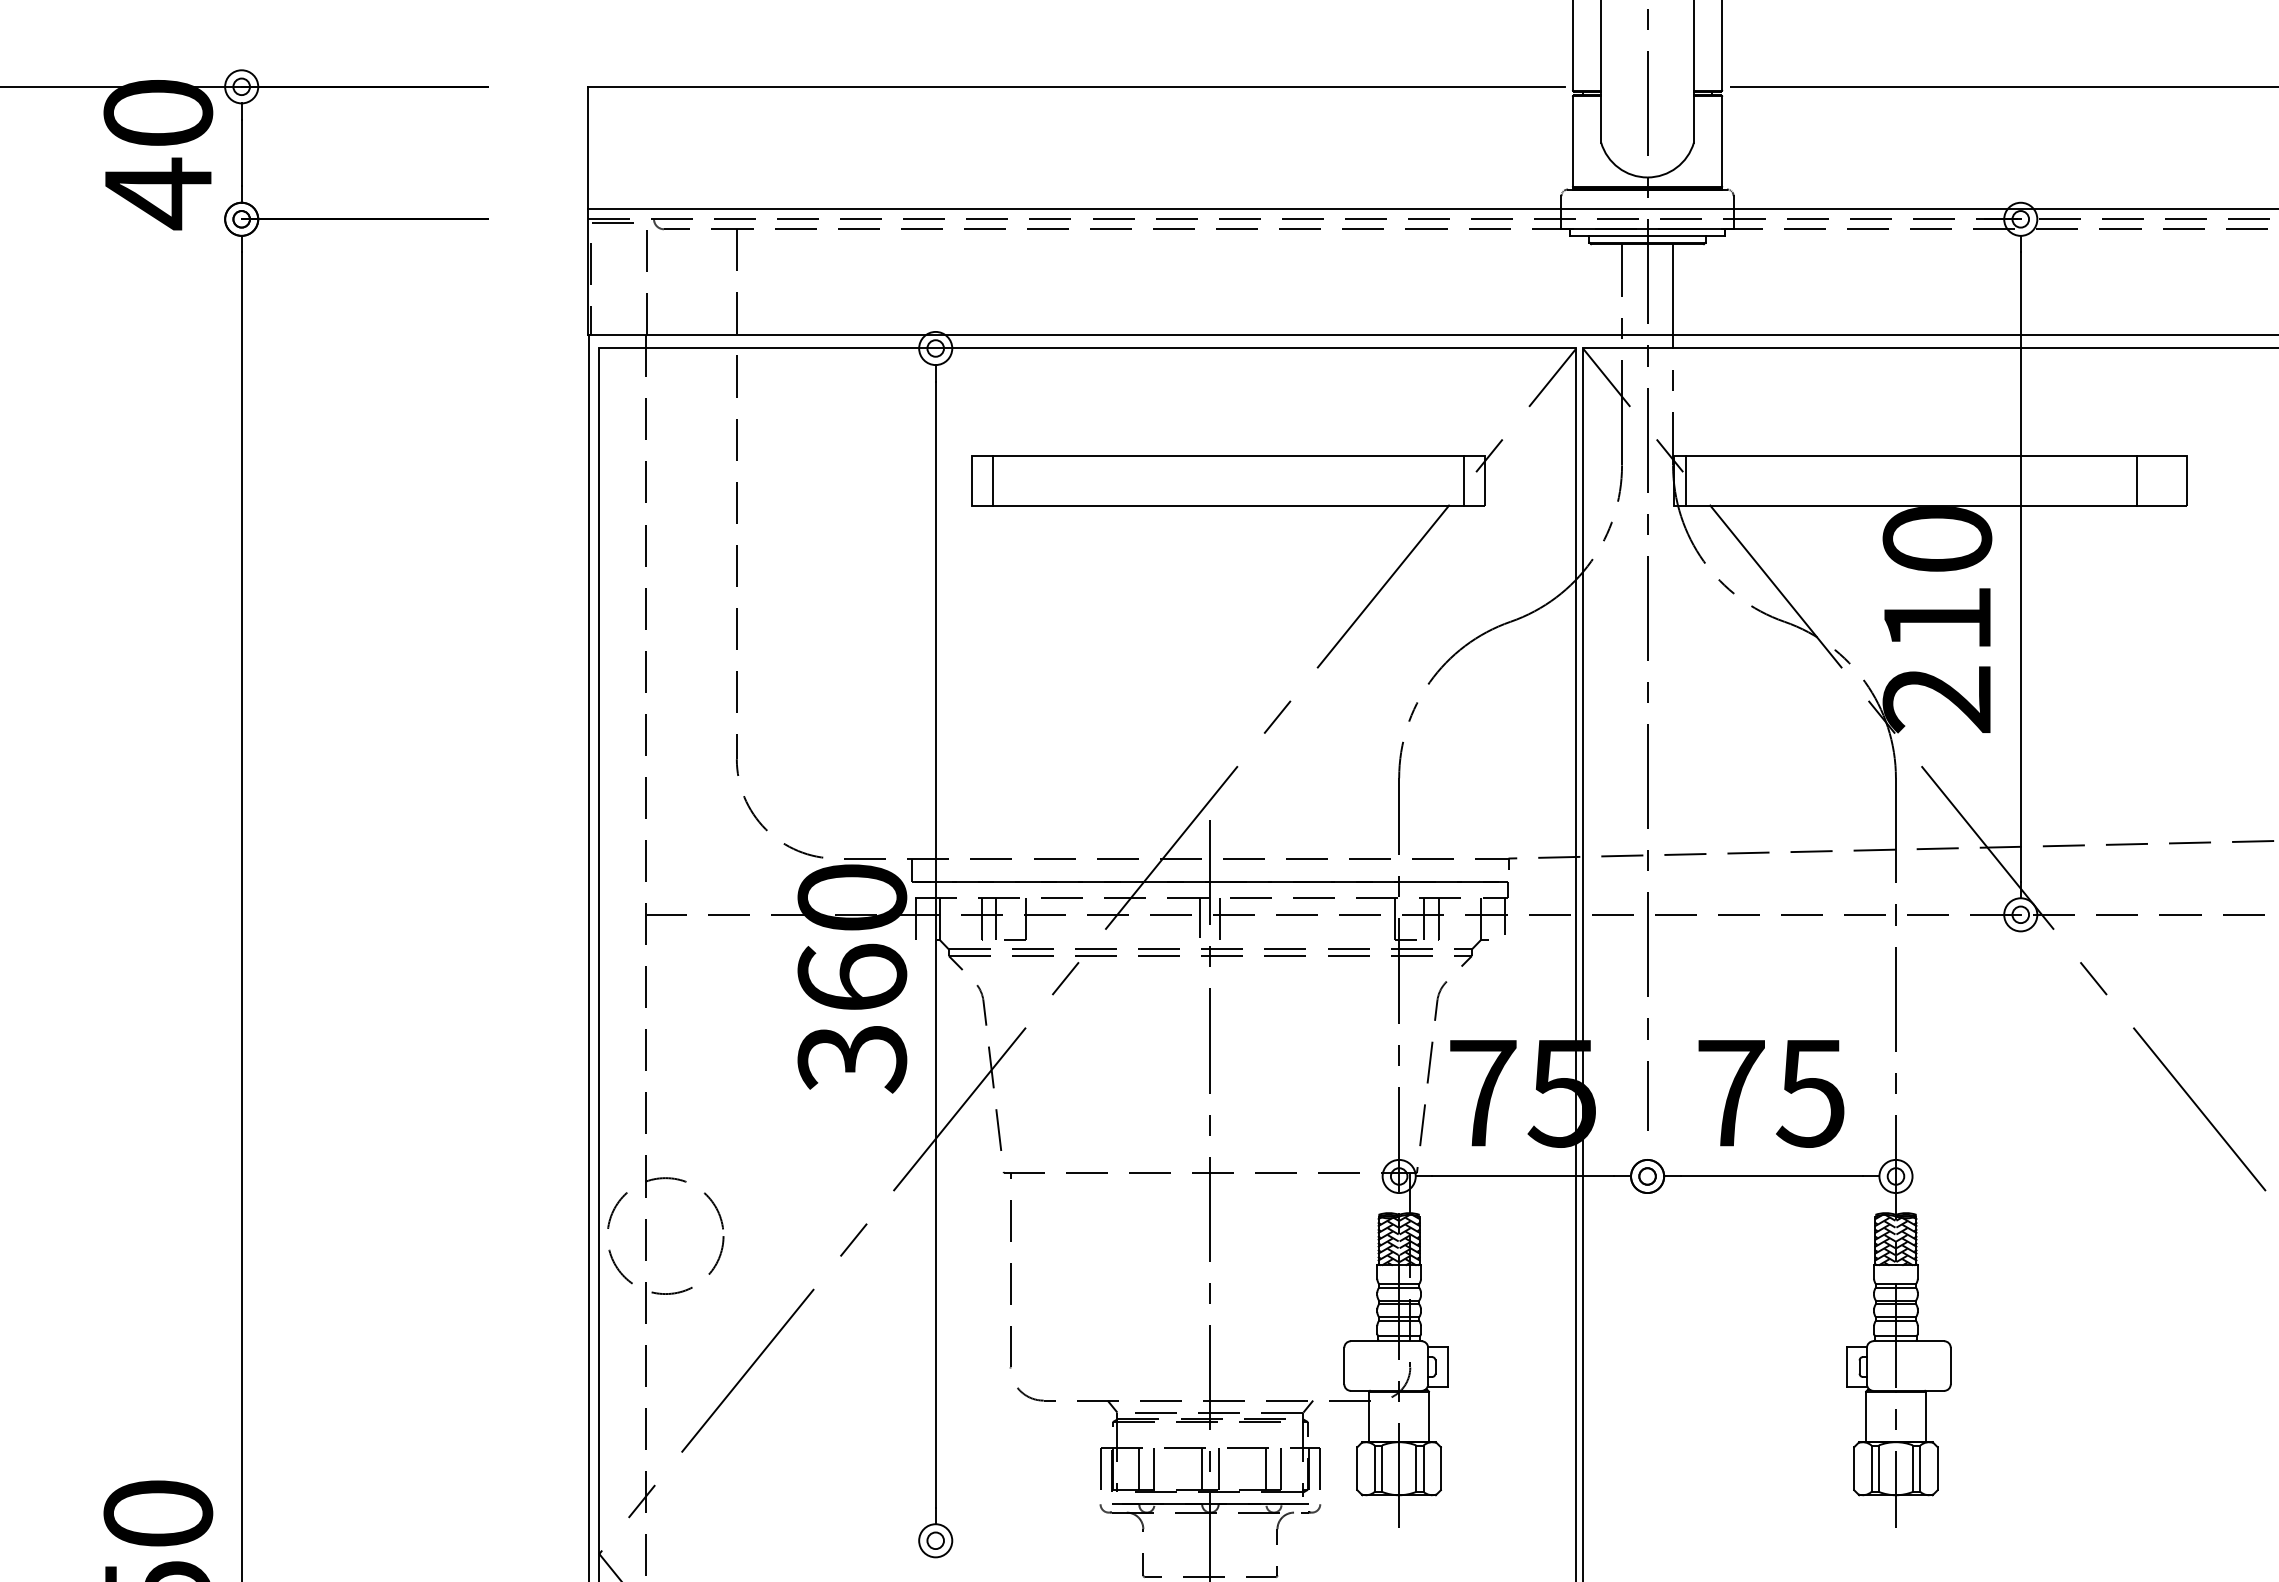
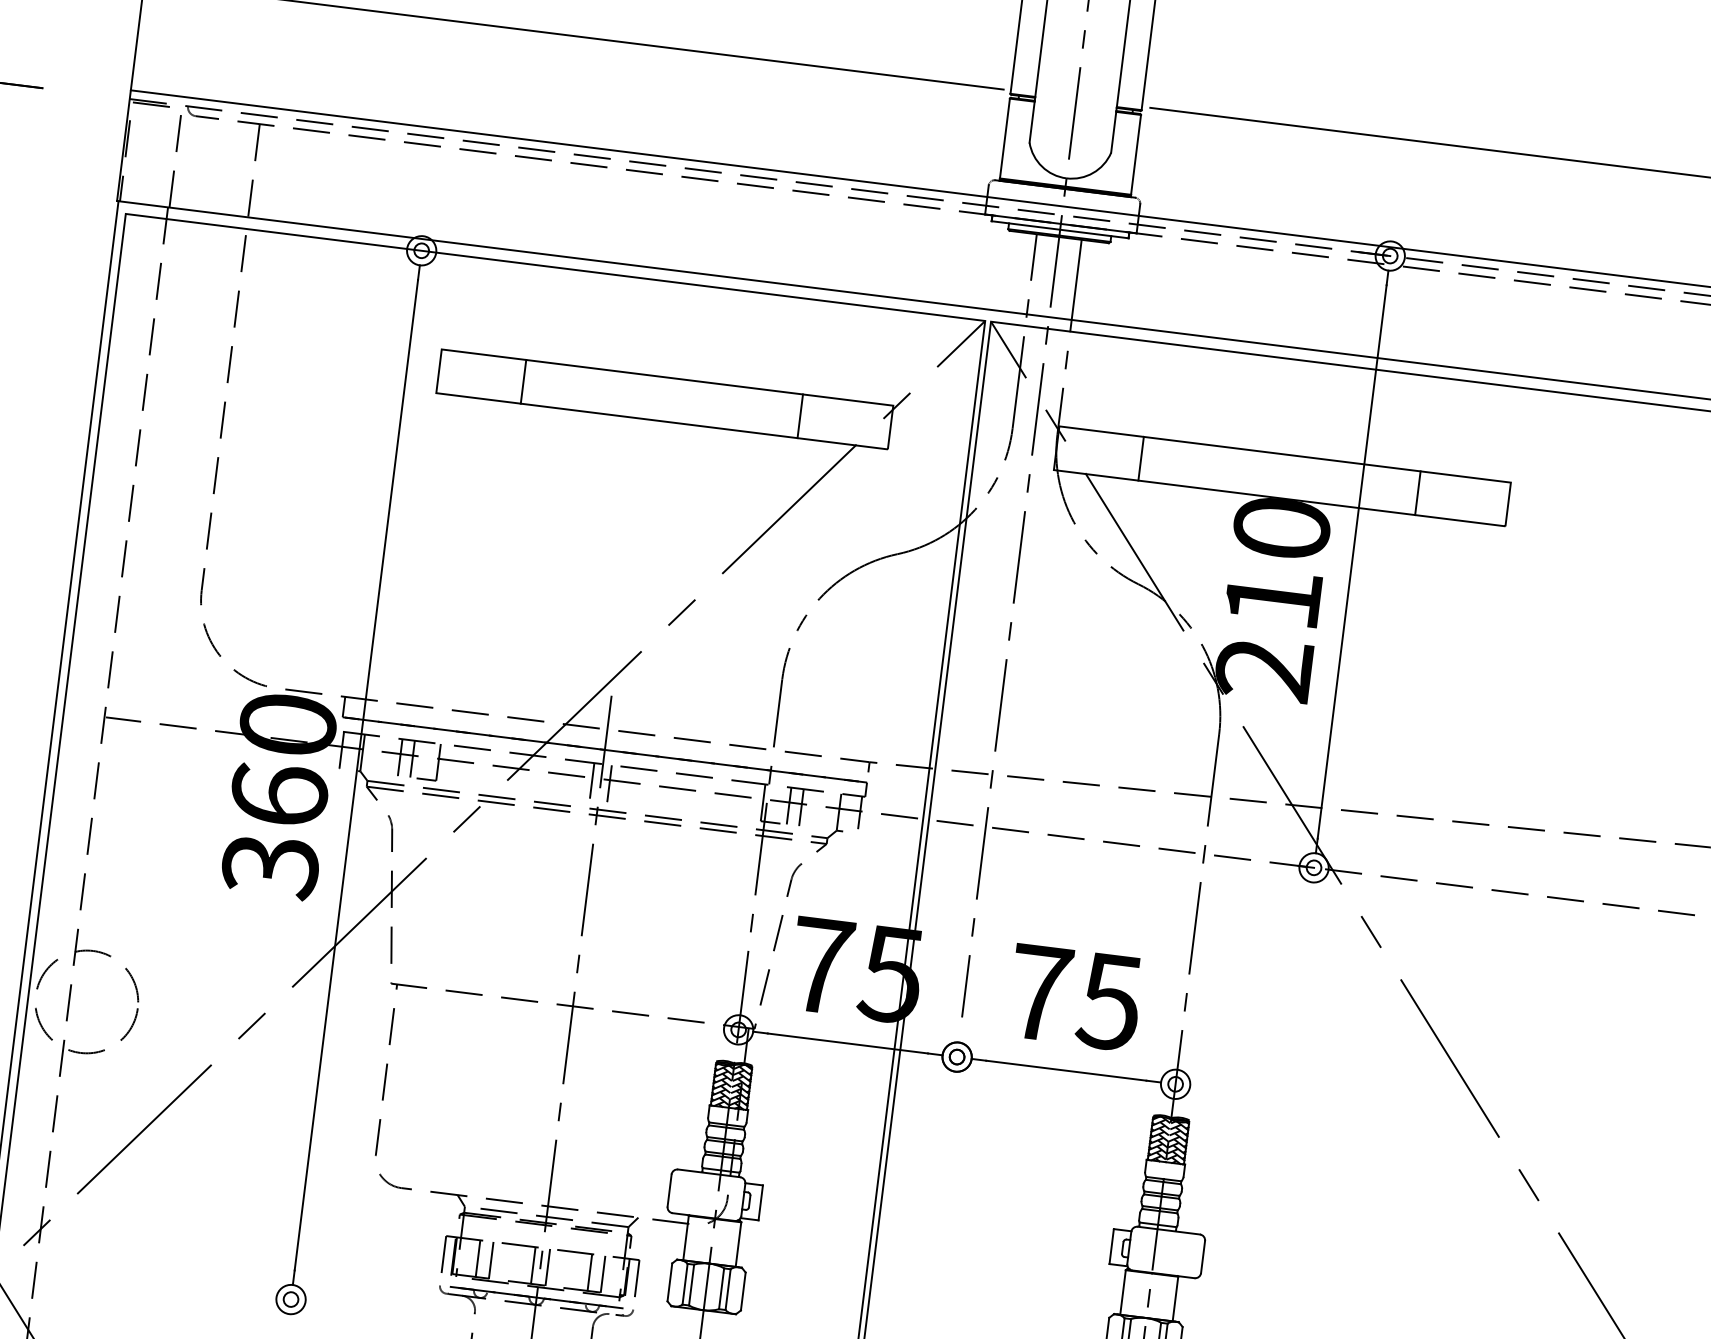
line: (993, 480) -> (524, 381), moved
line: (1463, 480) -> (800, 415), moved
line: (1686, 480) -> (1141, 458), moved
line: (2136, 480) -> (1417, 492), moved

